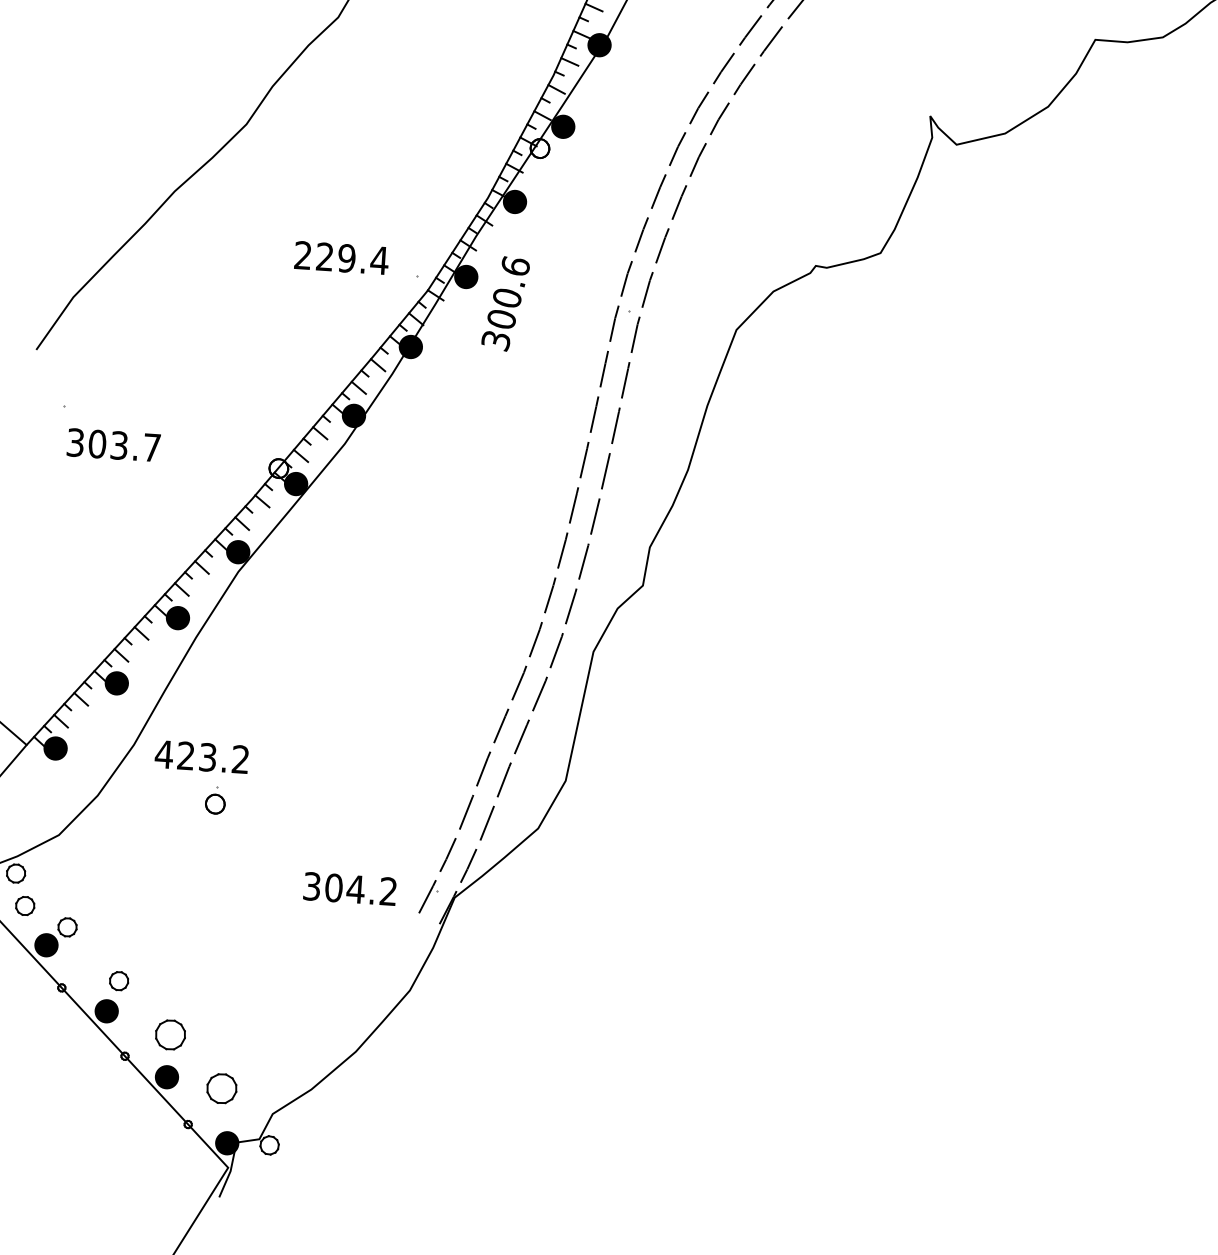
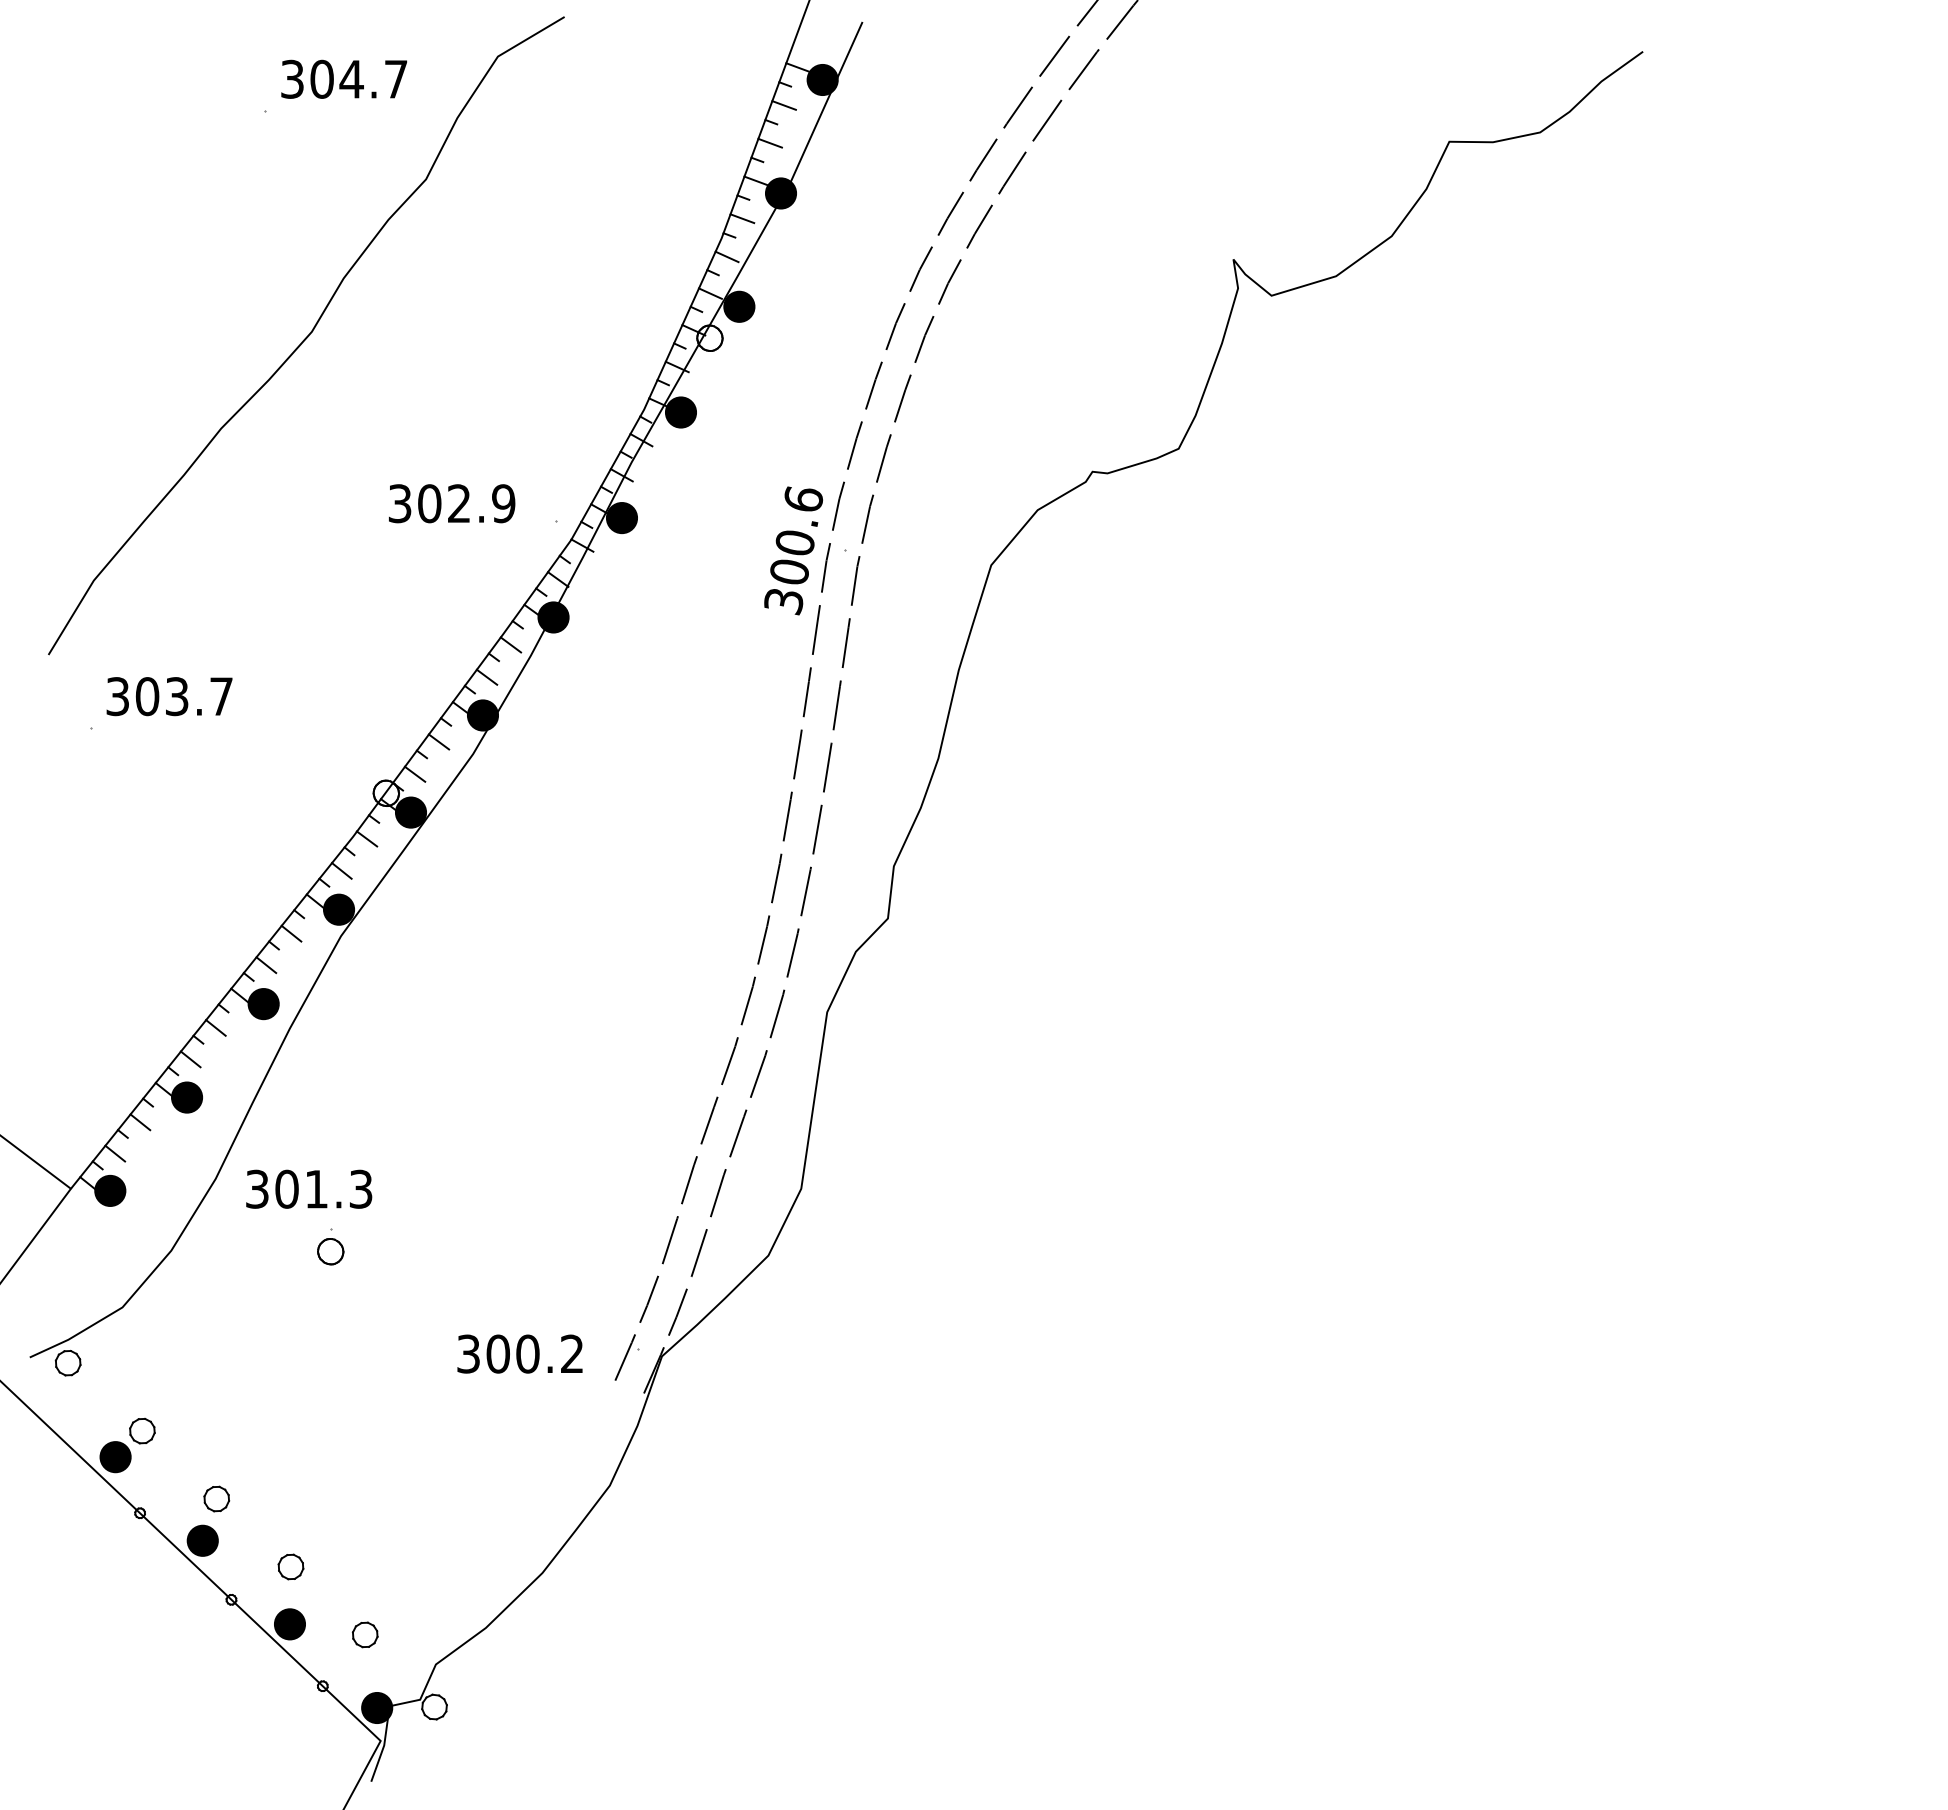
text: (341, 257) -> (451, 503), 229.4 -> 302.9
text: (505, 303) -> (793, 550), moved
text: (113, 445) -> (169, 696), moved
text: (202, 756) -> (308, 1188), 423.2 -> 301.3
text: (355, 888) -> (527, 1353), 304.2 -> 300.2
part: (25, 905) -> (83, 1405), removed
part: (170, 1034) -> (290, 1566), size x0.62
part: (222, 1088) -> (365, 1634), size x0.62

